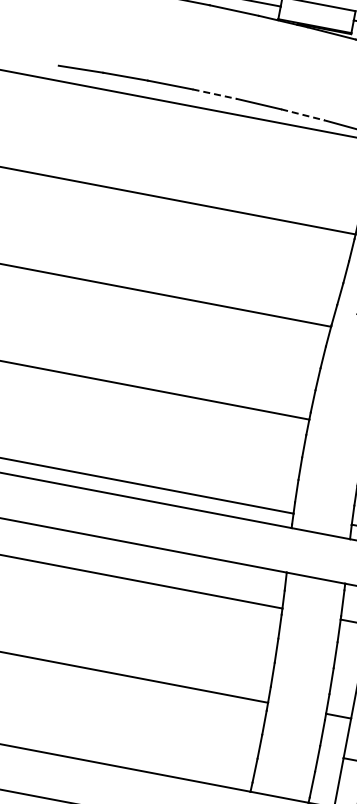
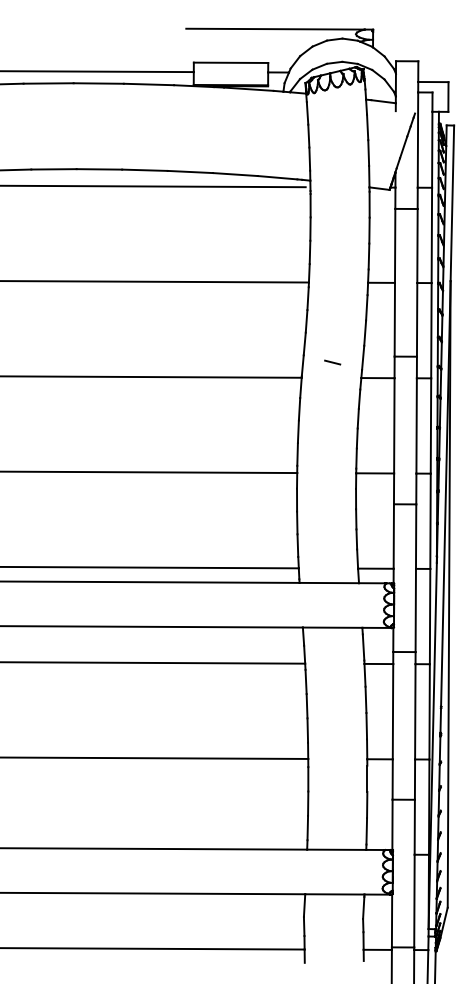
line: (214, 94) -> (144, 170), dashed -> solid
line: (303, 114) -> (235, 174), dashed -> solid

